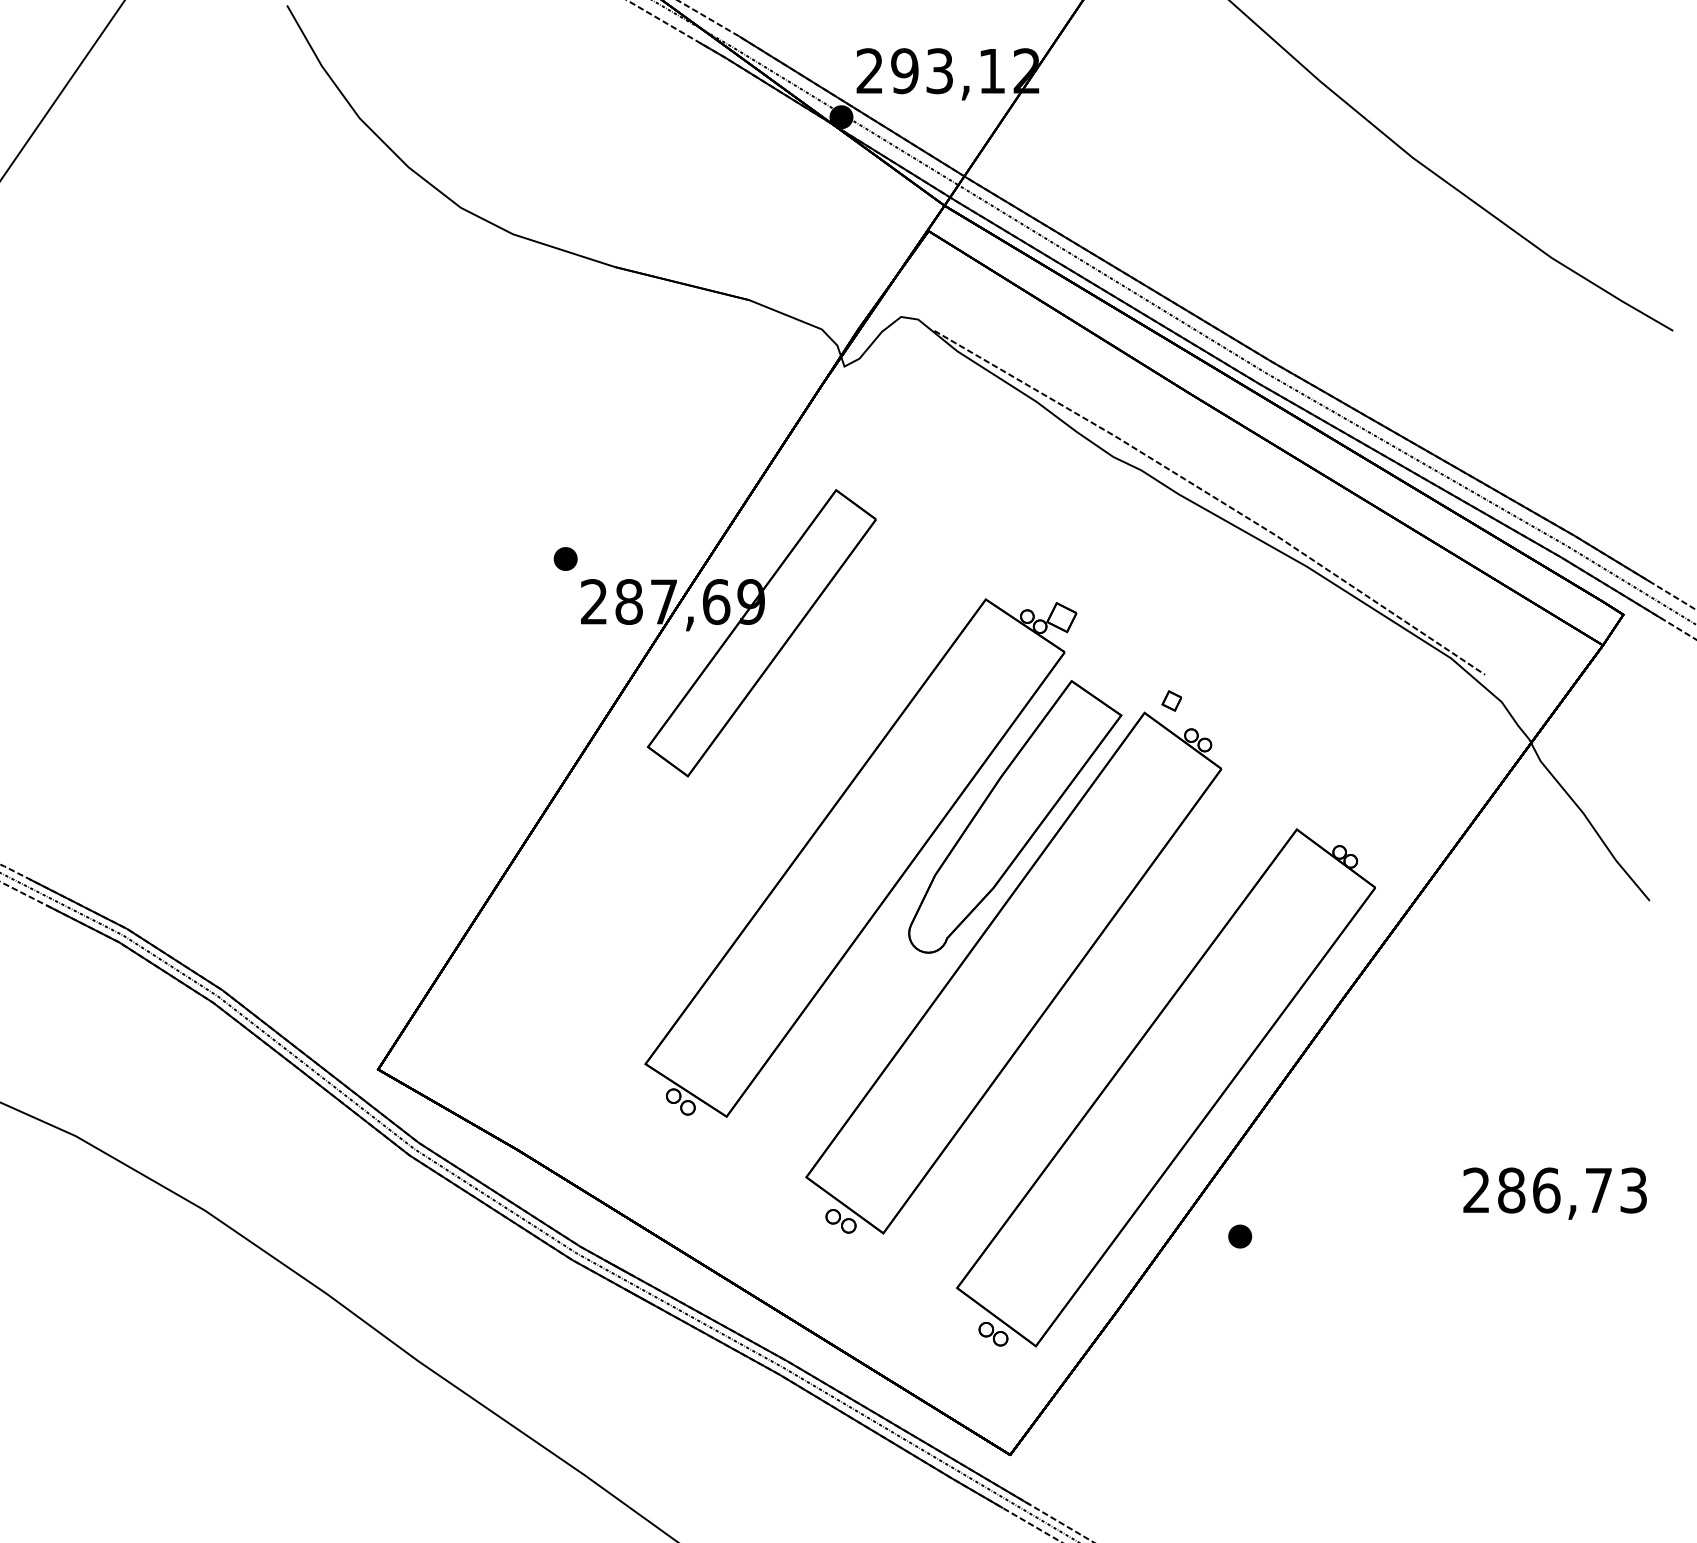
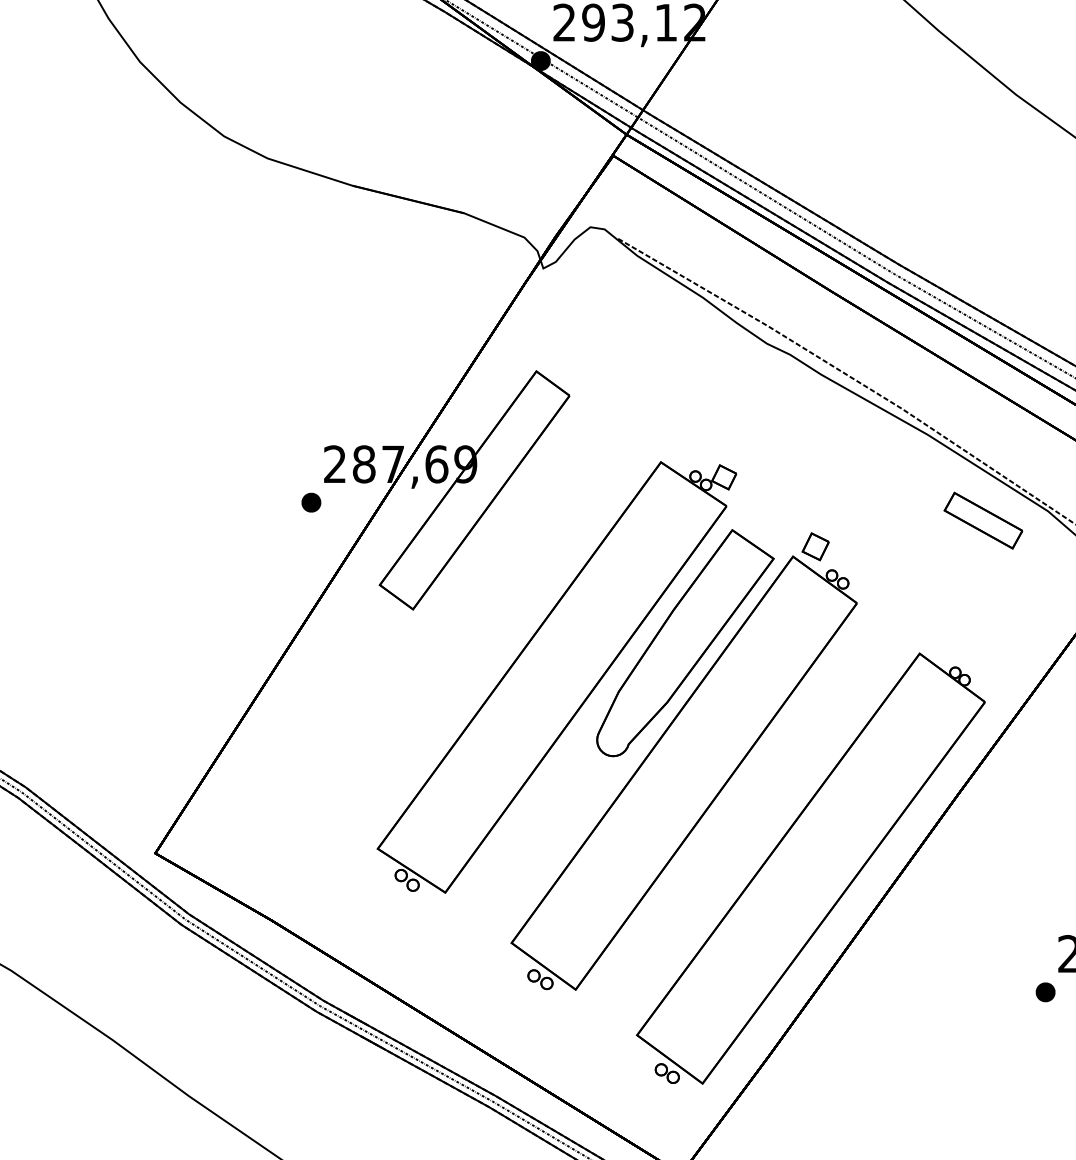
part: (565, 558) -> (311, 502), moved
part: (1372, 669) -> (982, 520), added
part: (1171, 700) -> (815, 546), size x1.67
part: (1240, 1236) -> (1045, 992), moved

